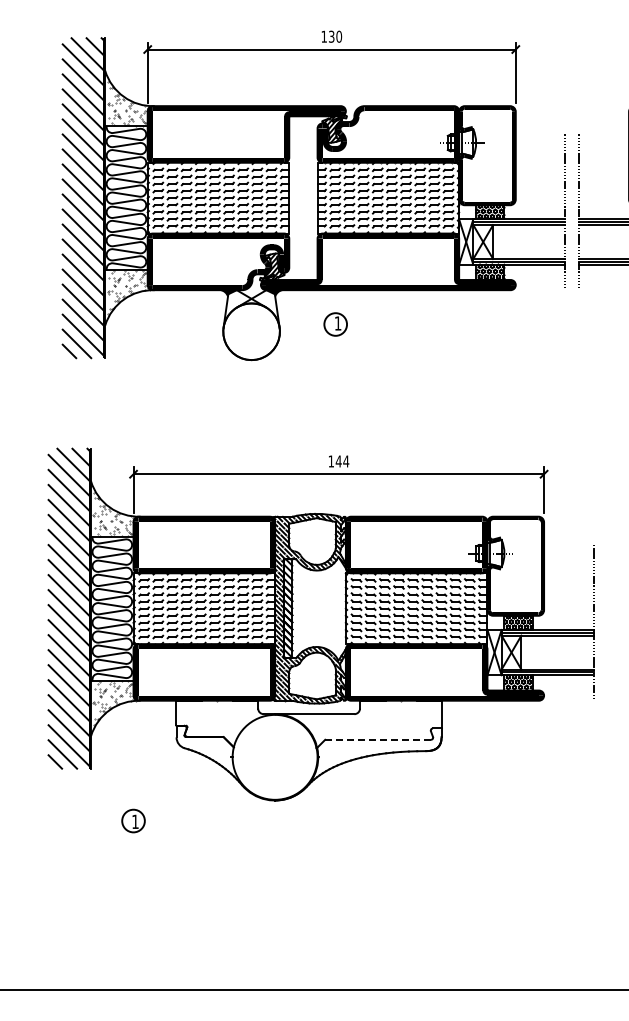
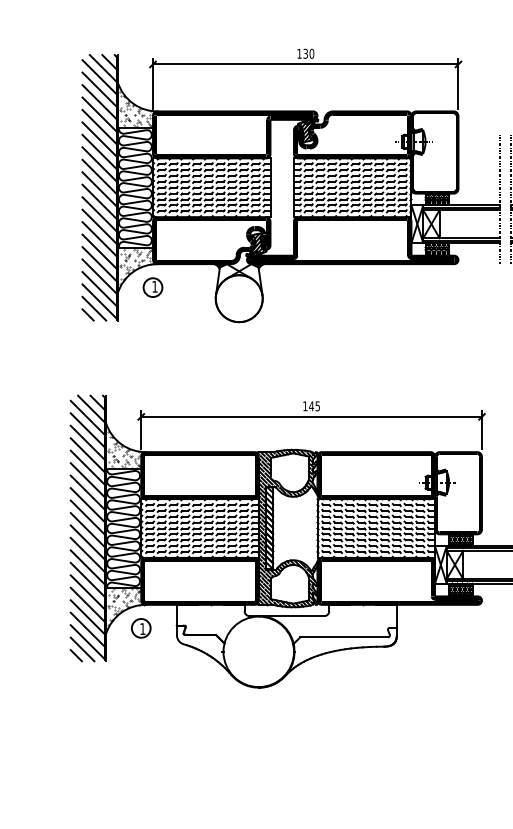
part: (335, 324) -> (152, 287), moved
text: (346, 461) -> (317, 406), 144 -> 145
line: (378, 739) -> (344, 637), dashed -> solid
part: (133, 820) -> (141, 627), moved

